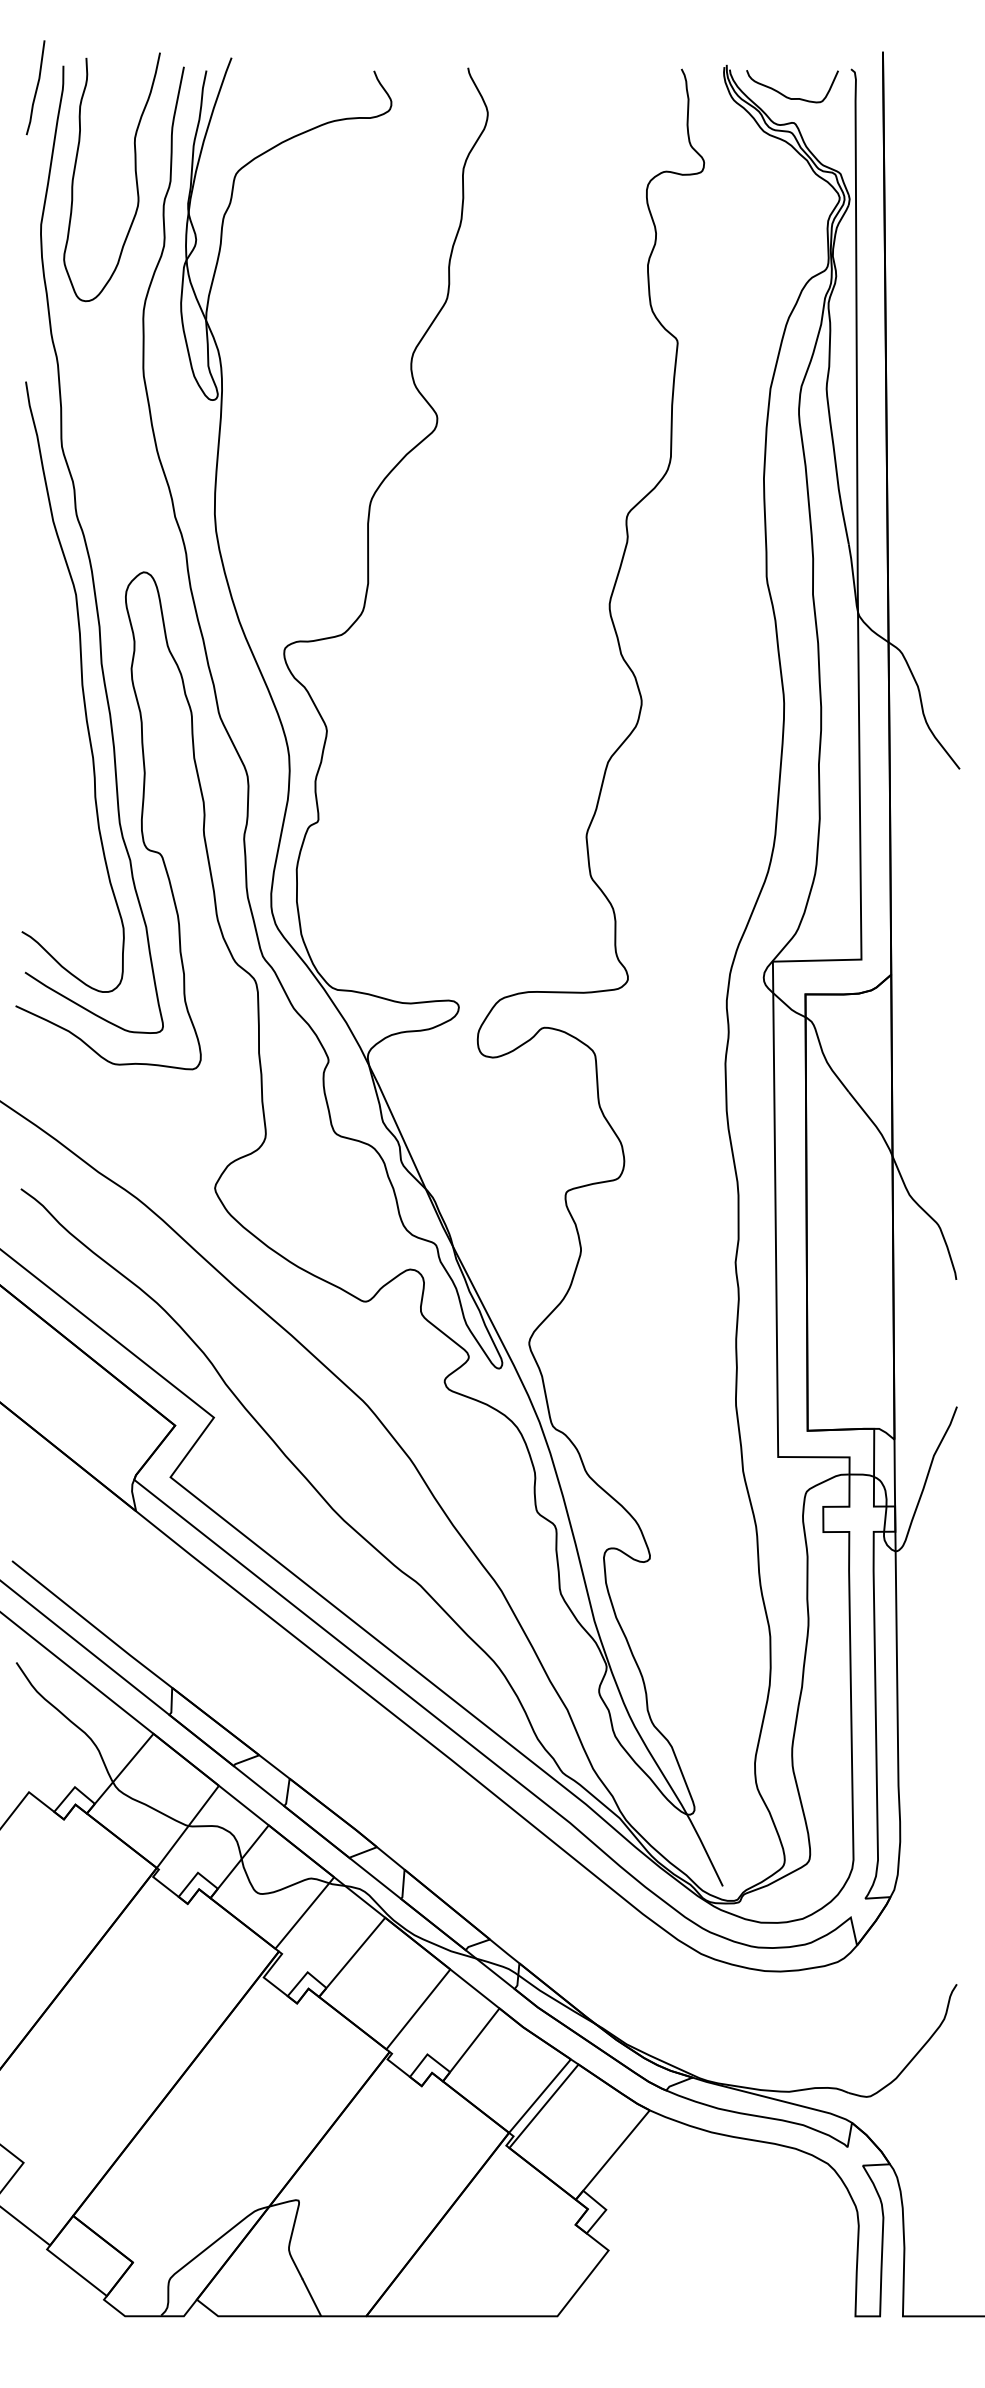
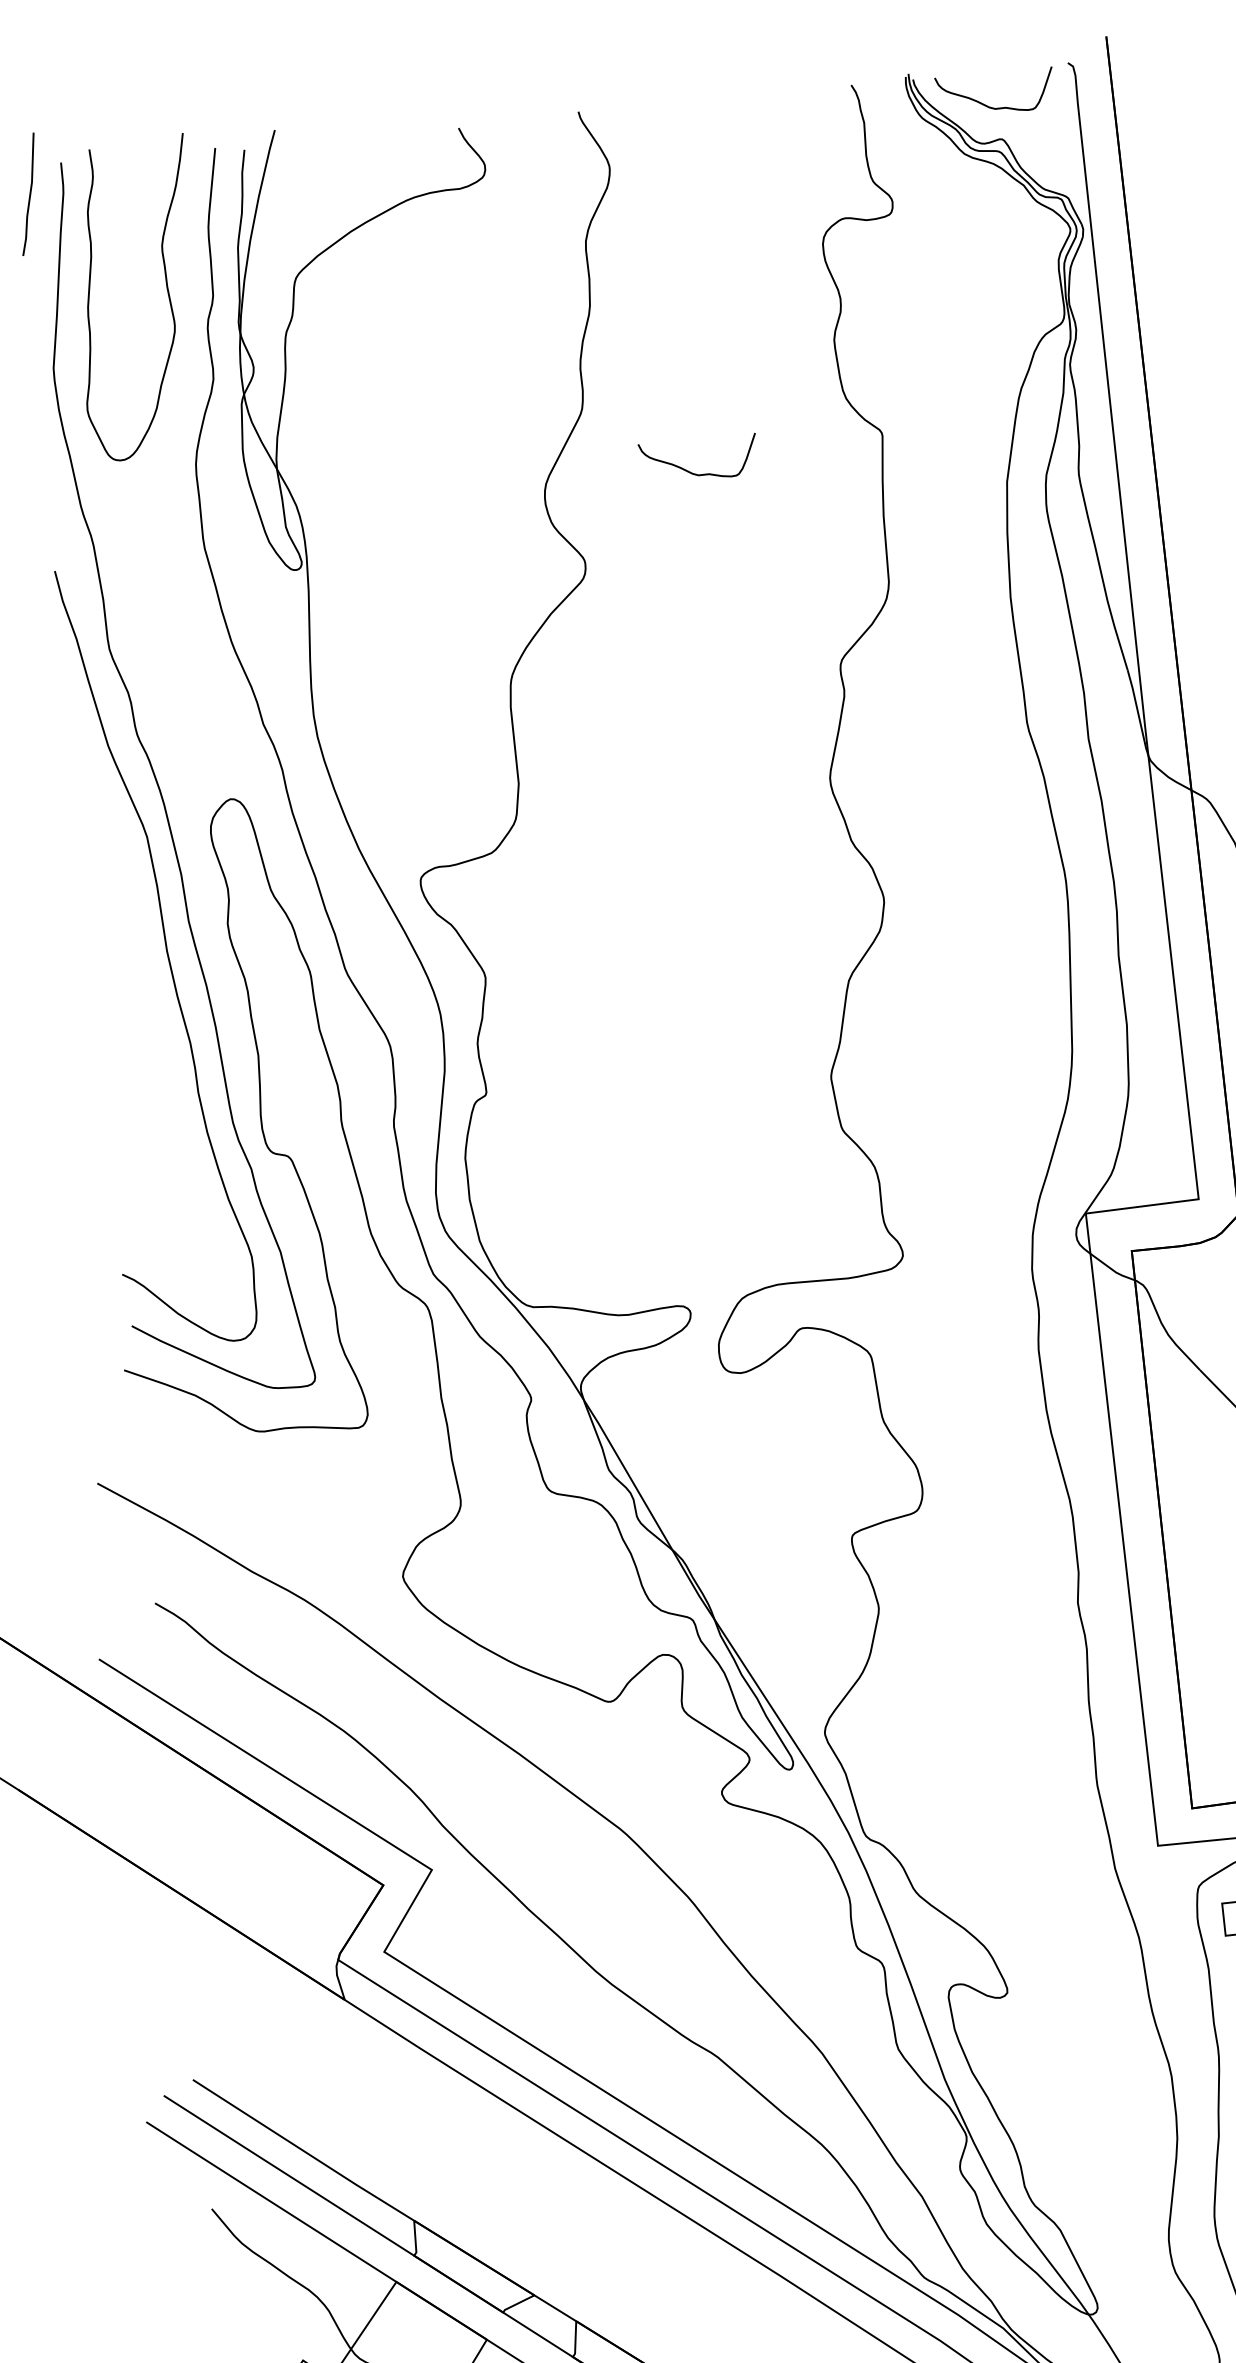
curve: (528, 356) -> (693, 472), added

